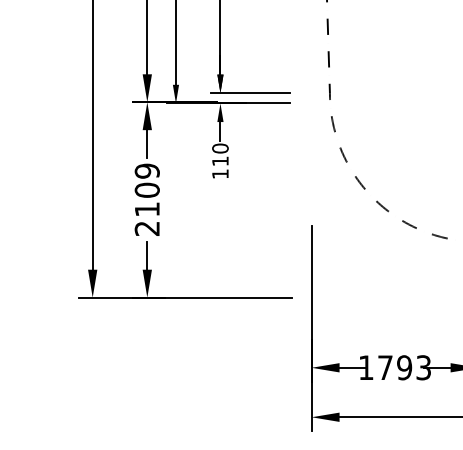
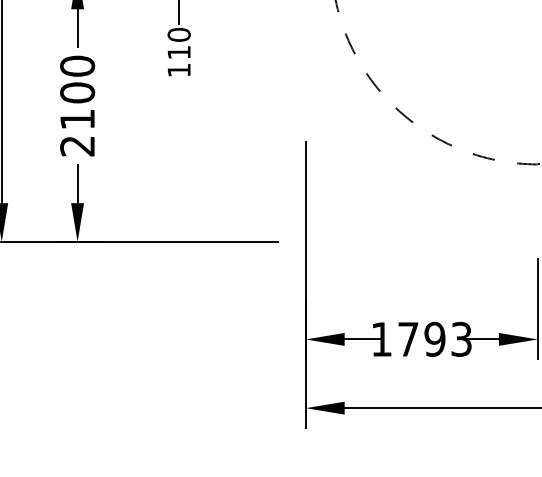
text: (147, 170) -> (77, 65), 2109 -> 2100

